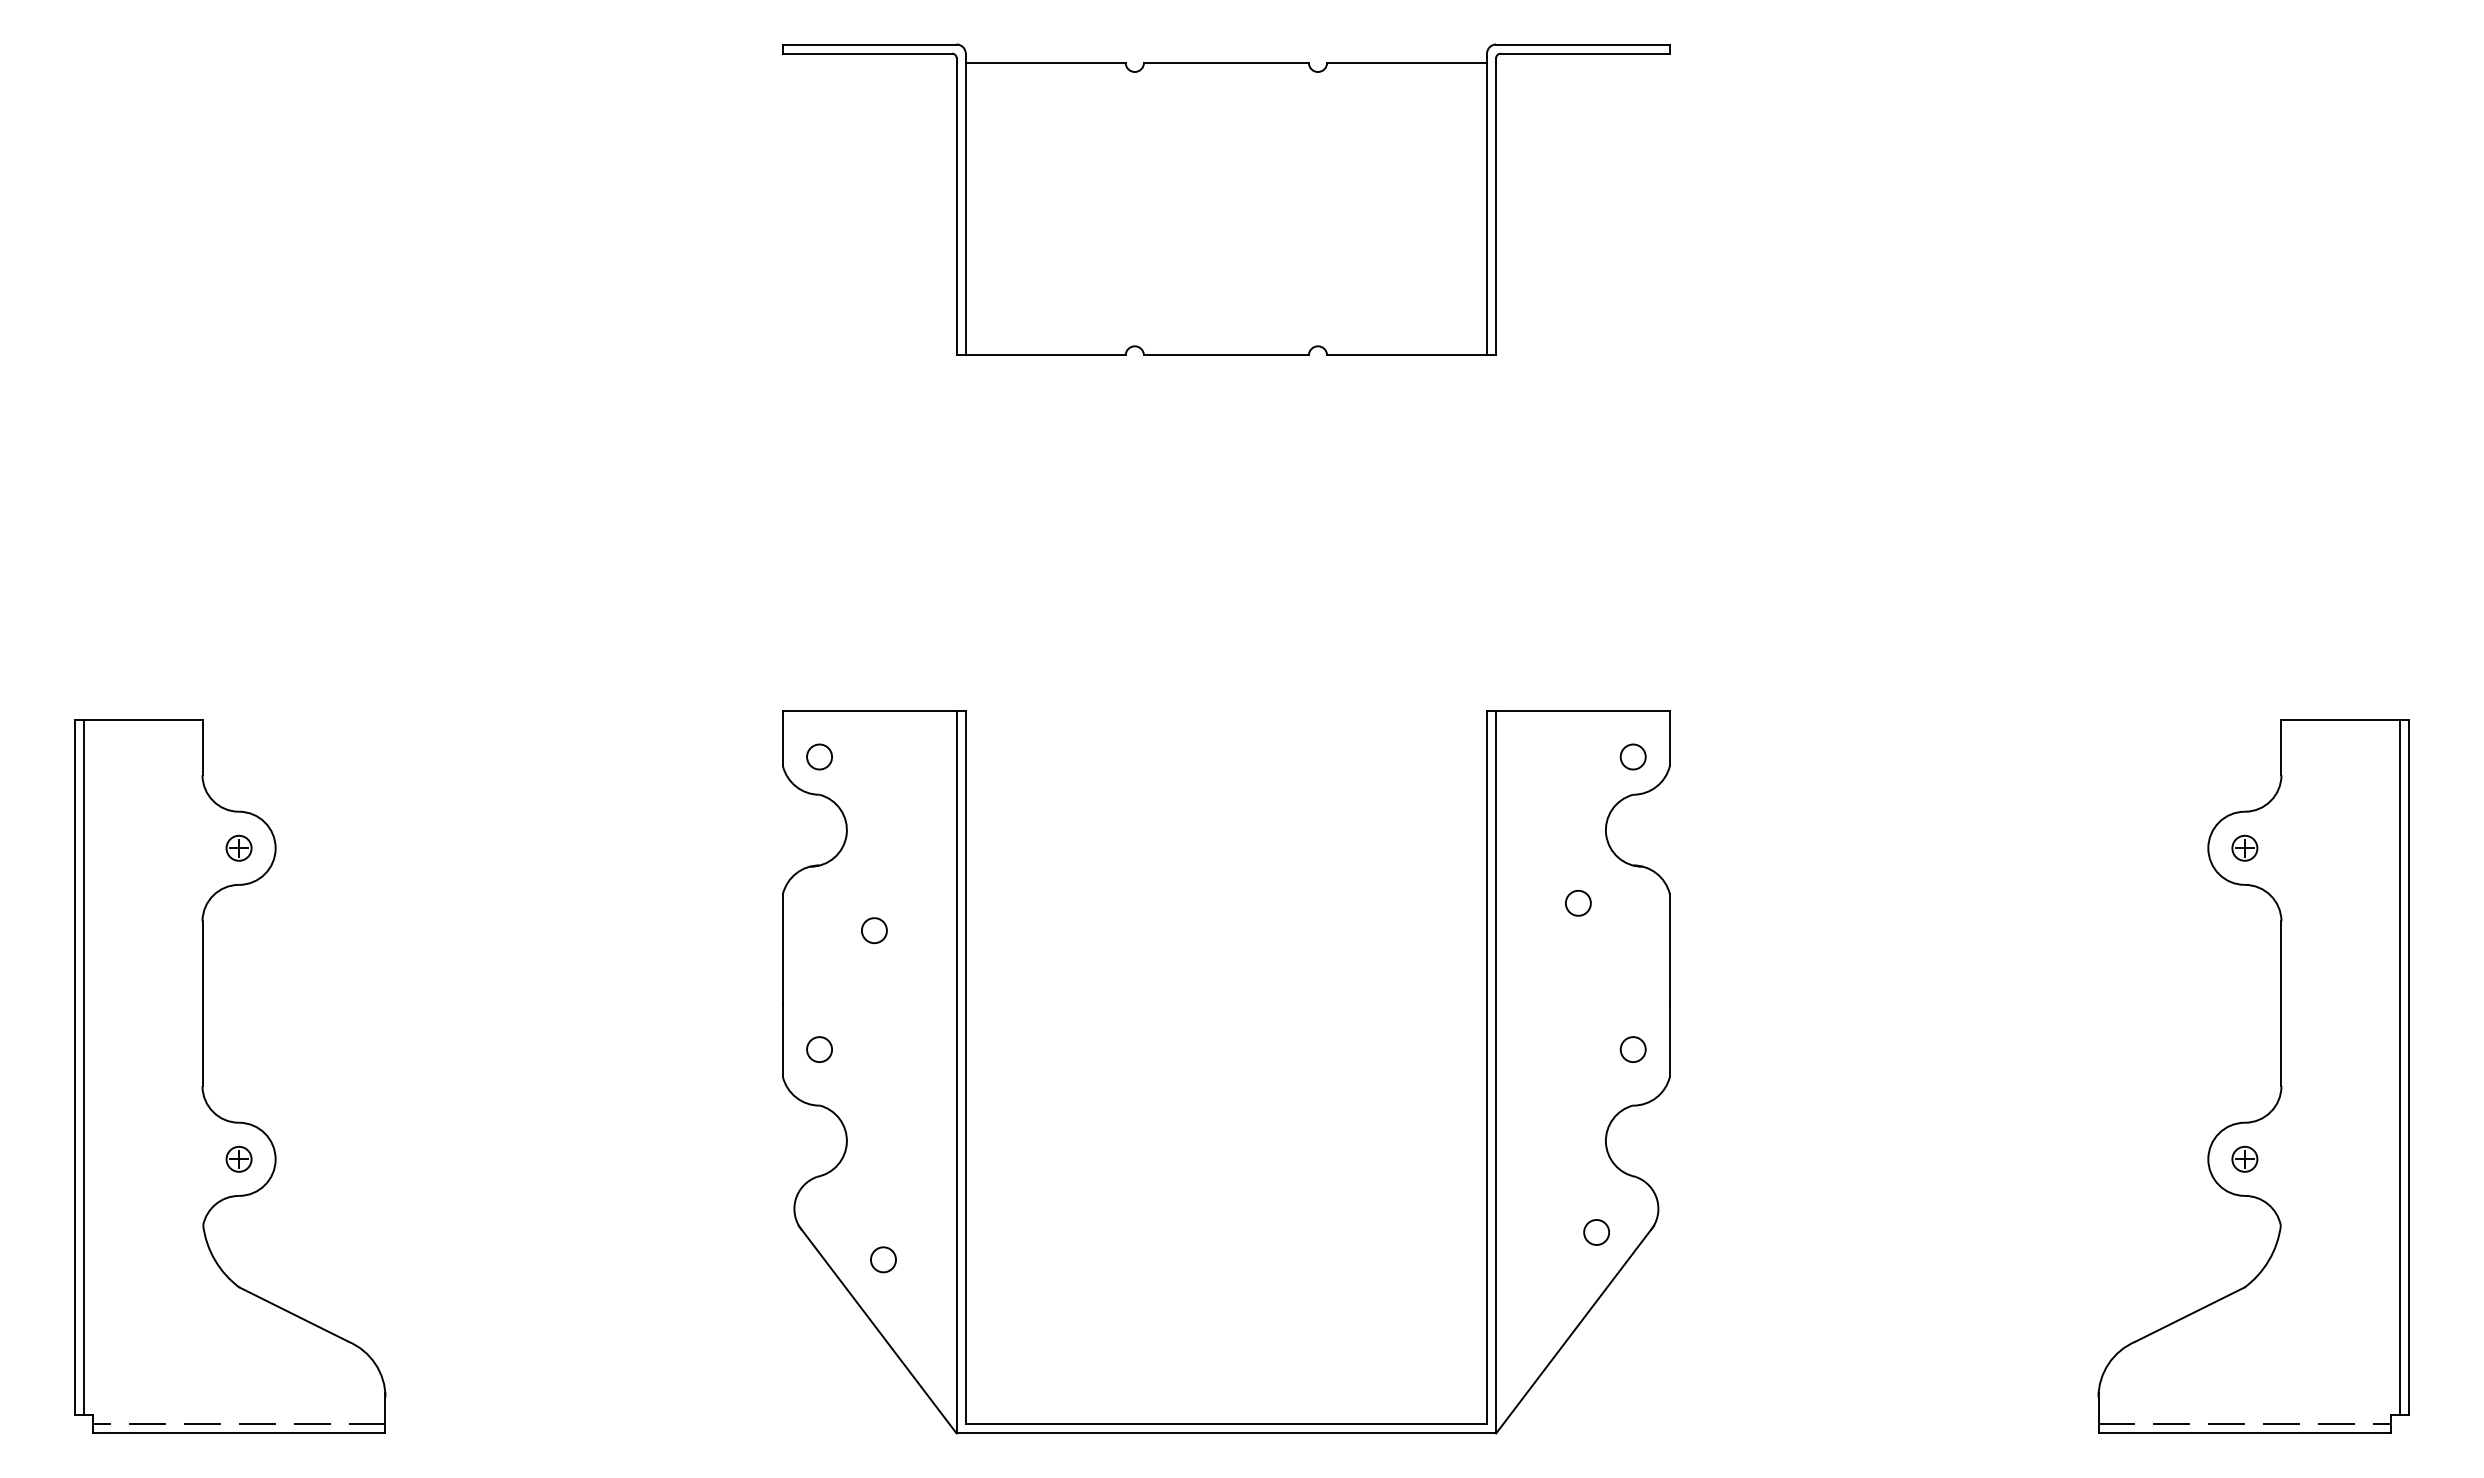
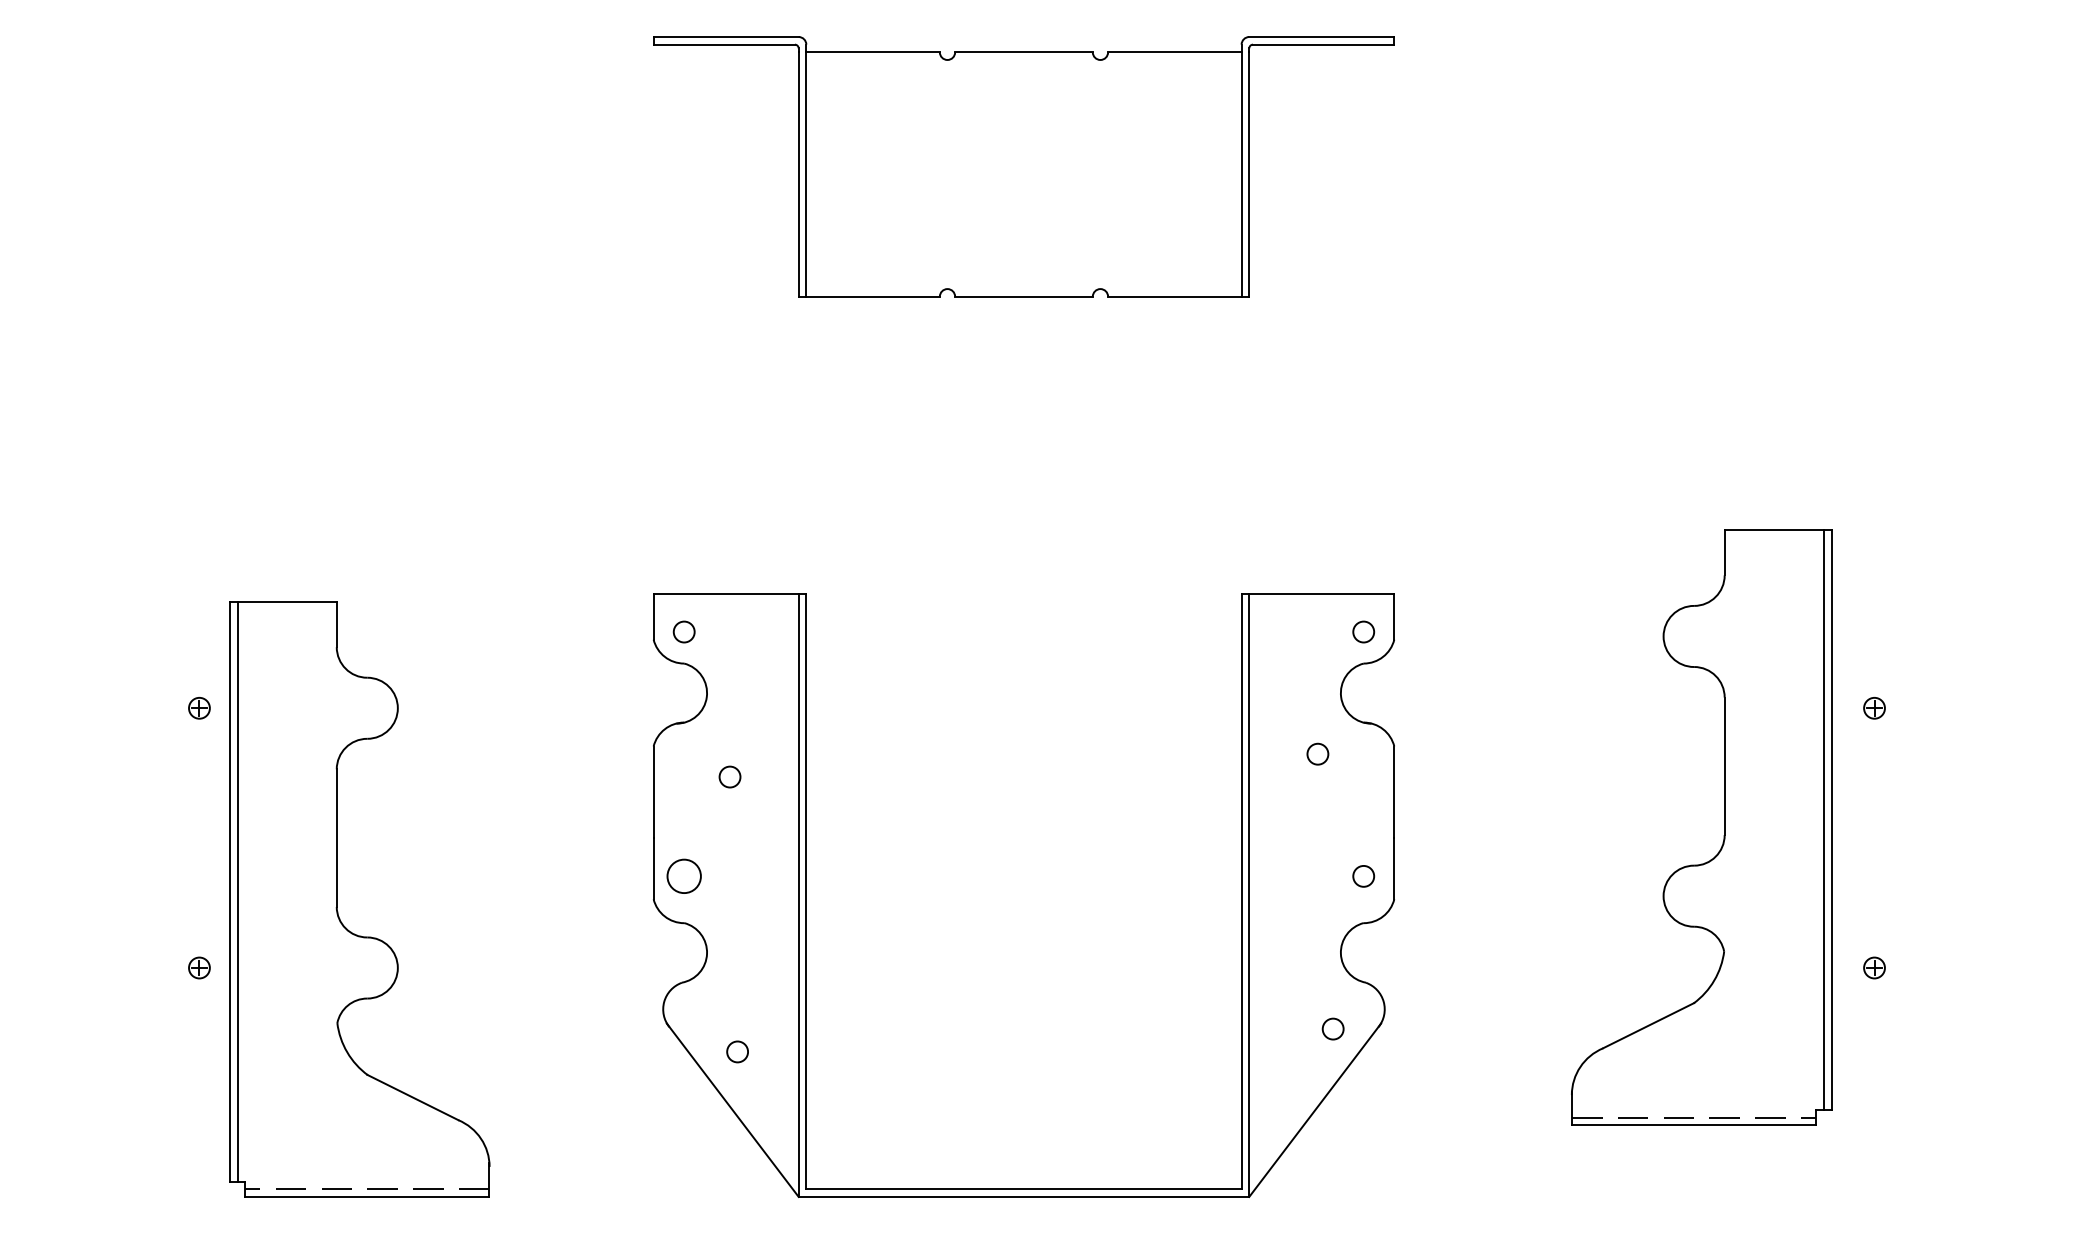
circle: (819, 1049) -> (684, 876), size x1.6
part: (203, 1076) -> (337, 898), moved
part: (2280, 1076) -> (1723, 827), moved

